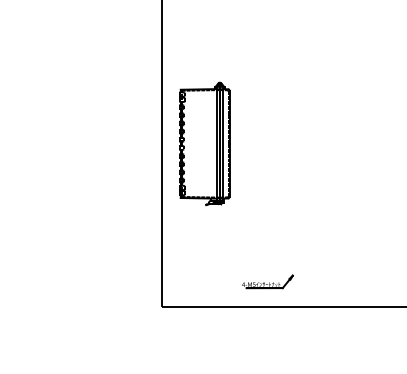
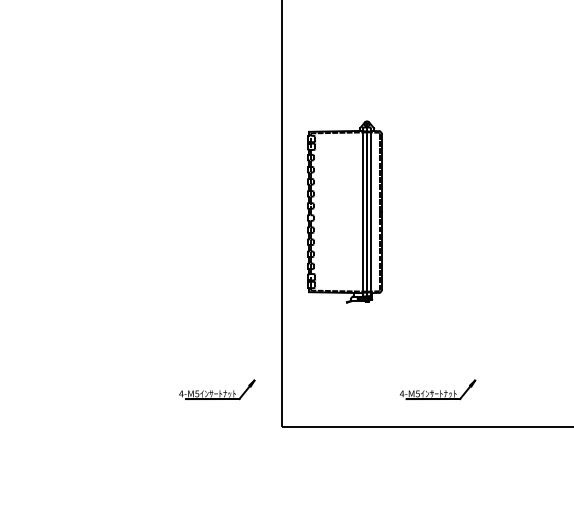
part: (204, 143) -> (344, 211), moved
part: (118, 281) -> (216, 389), added

